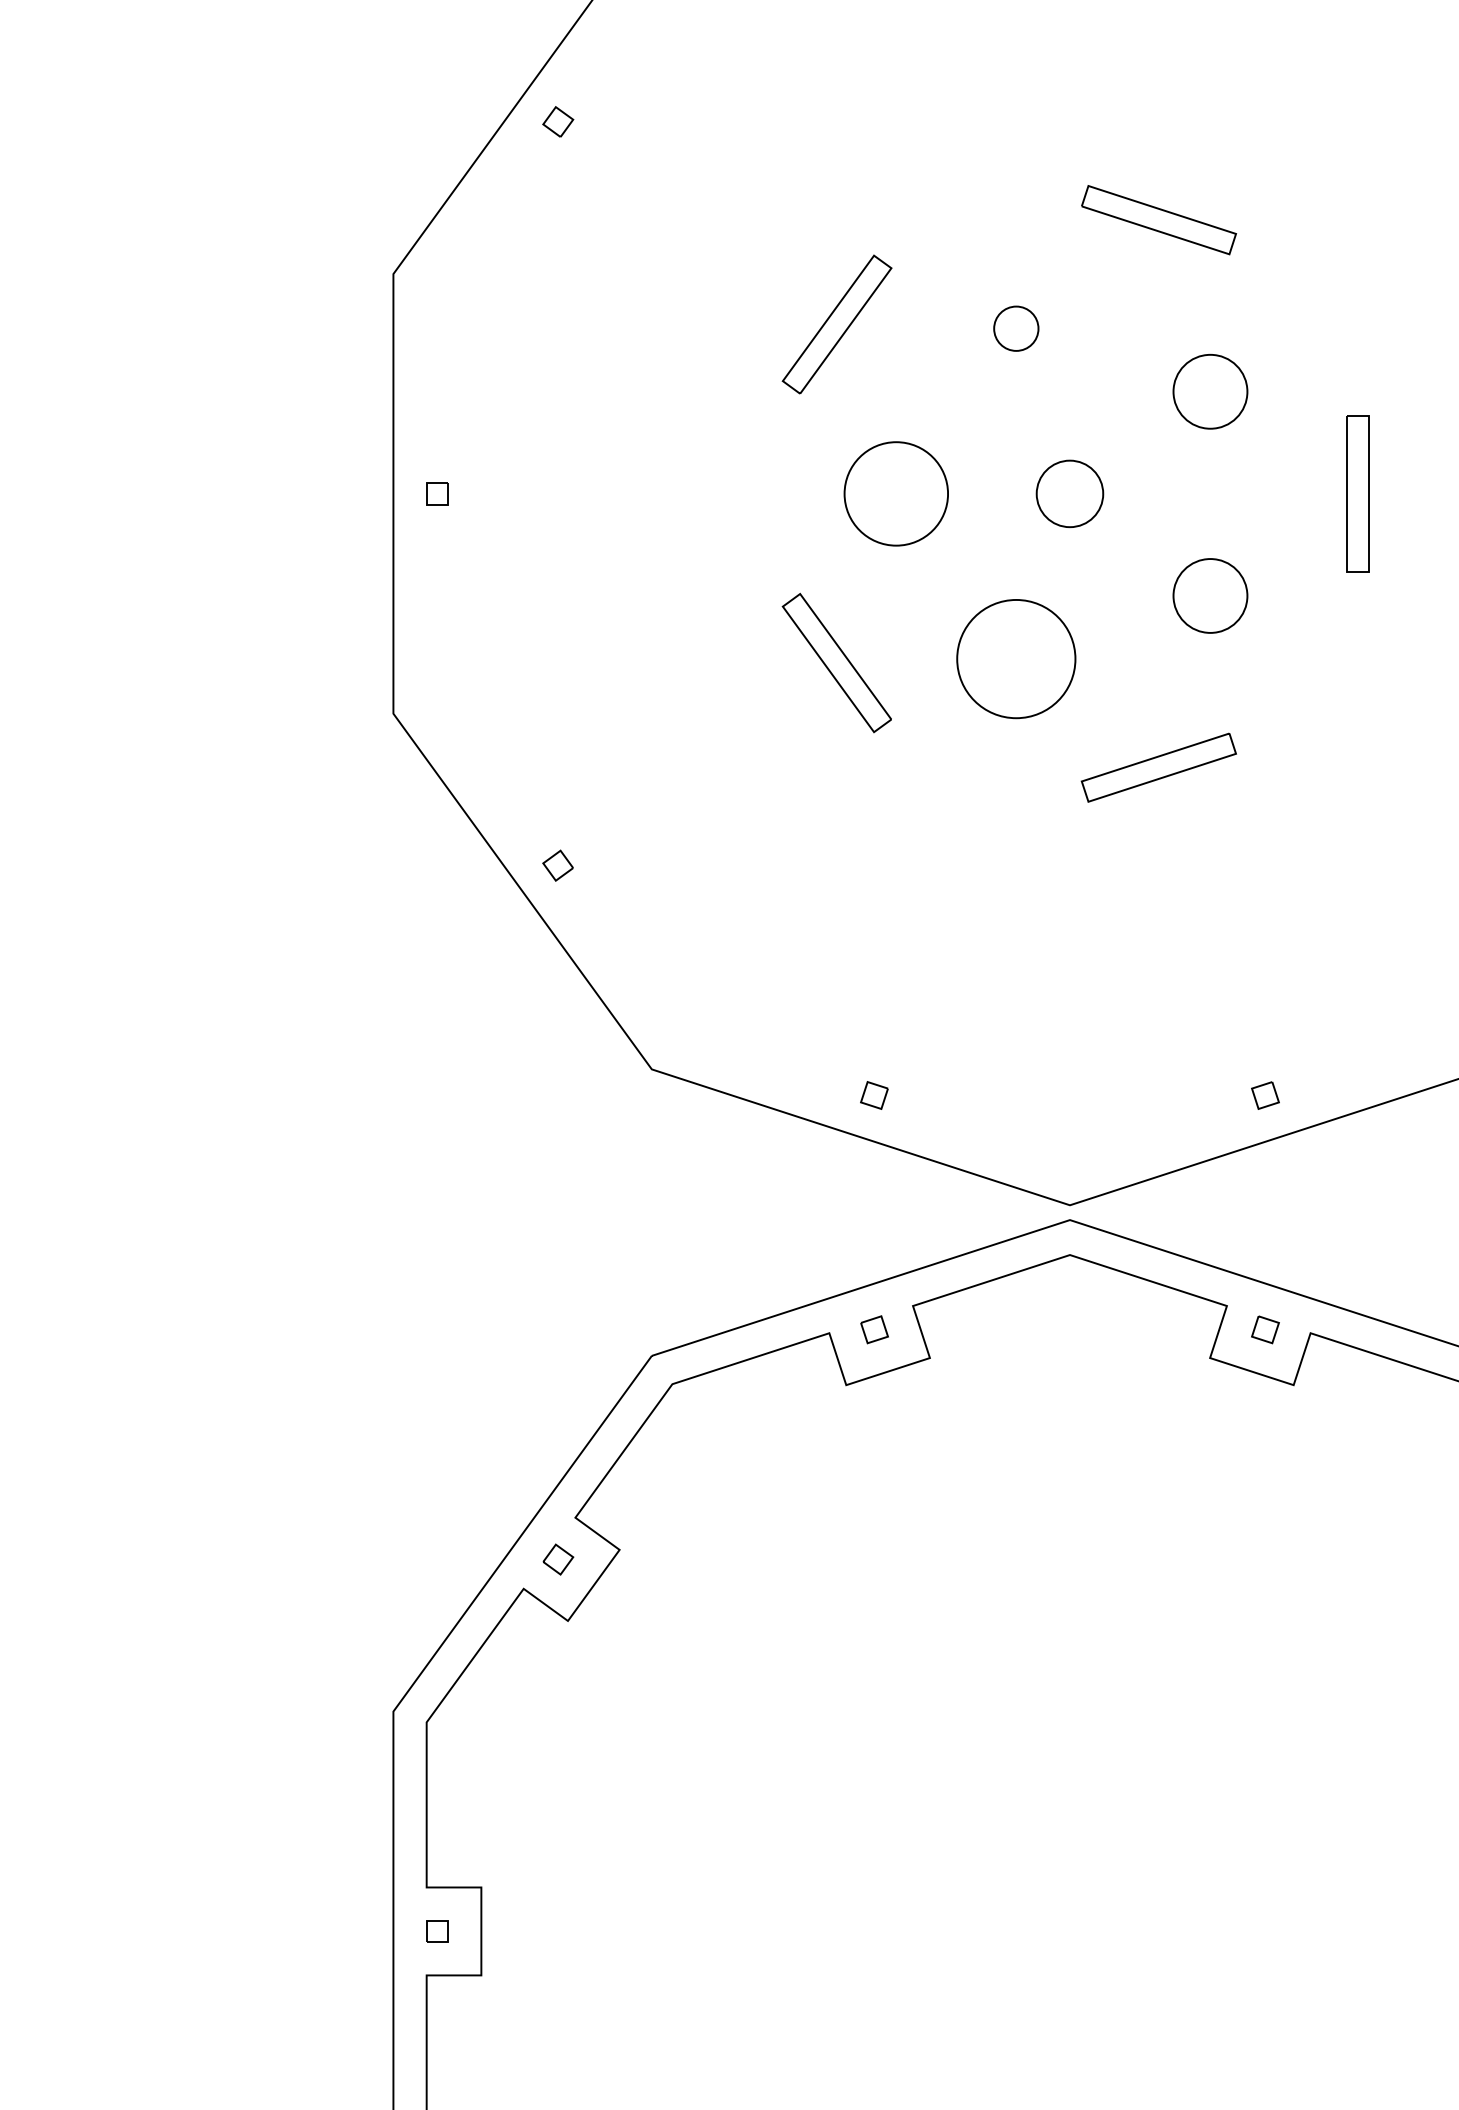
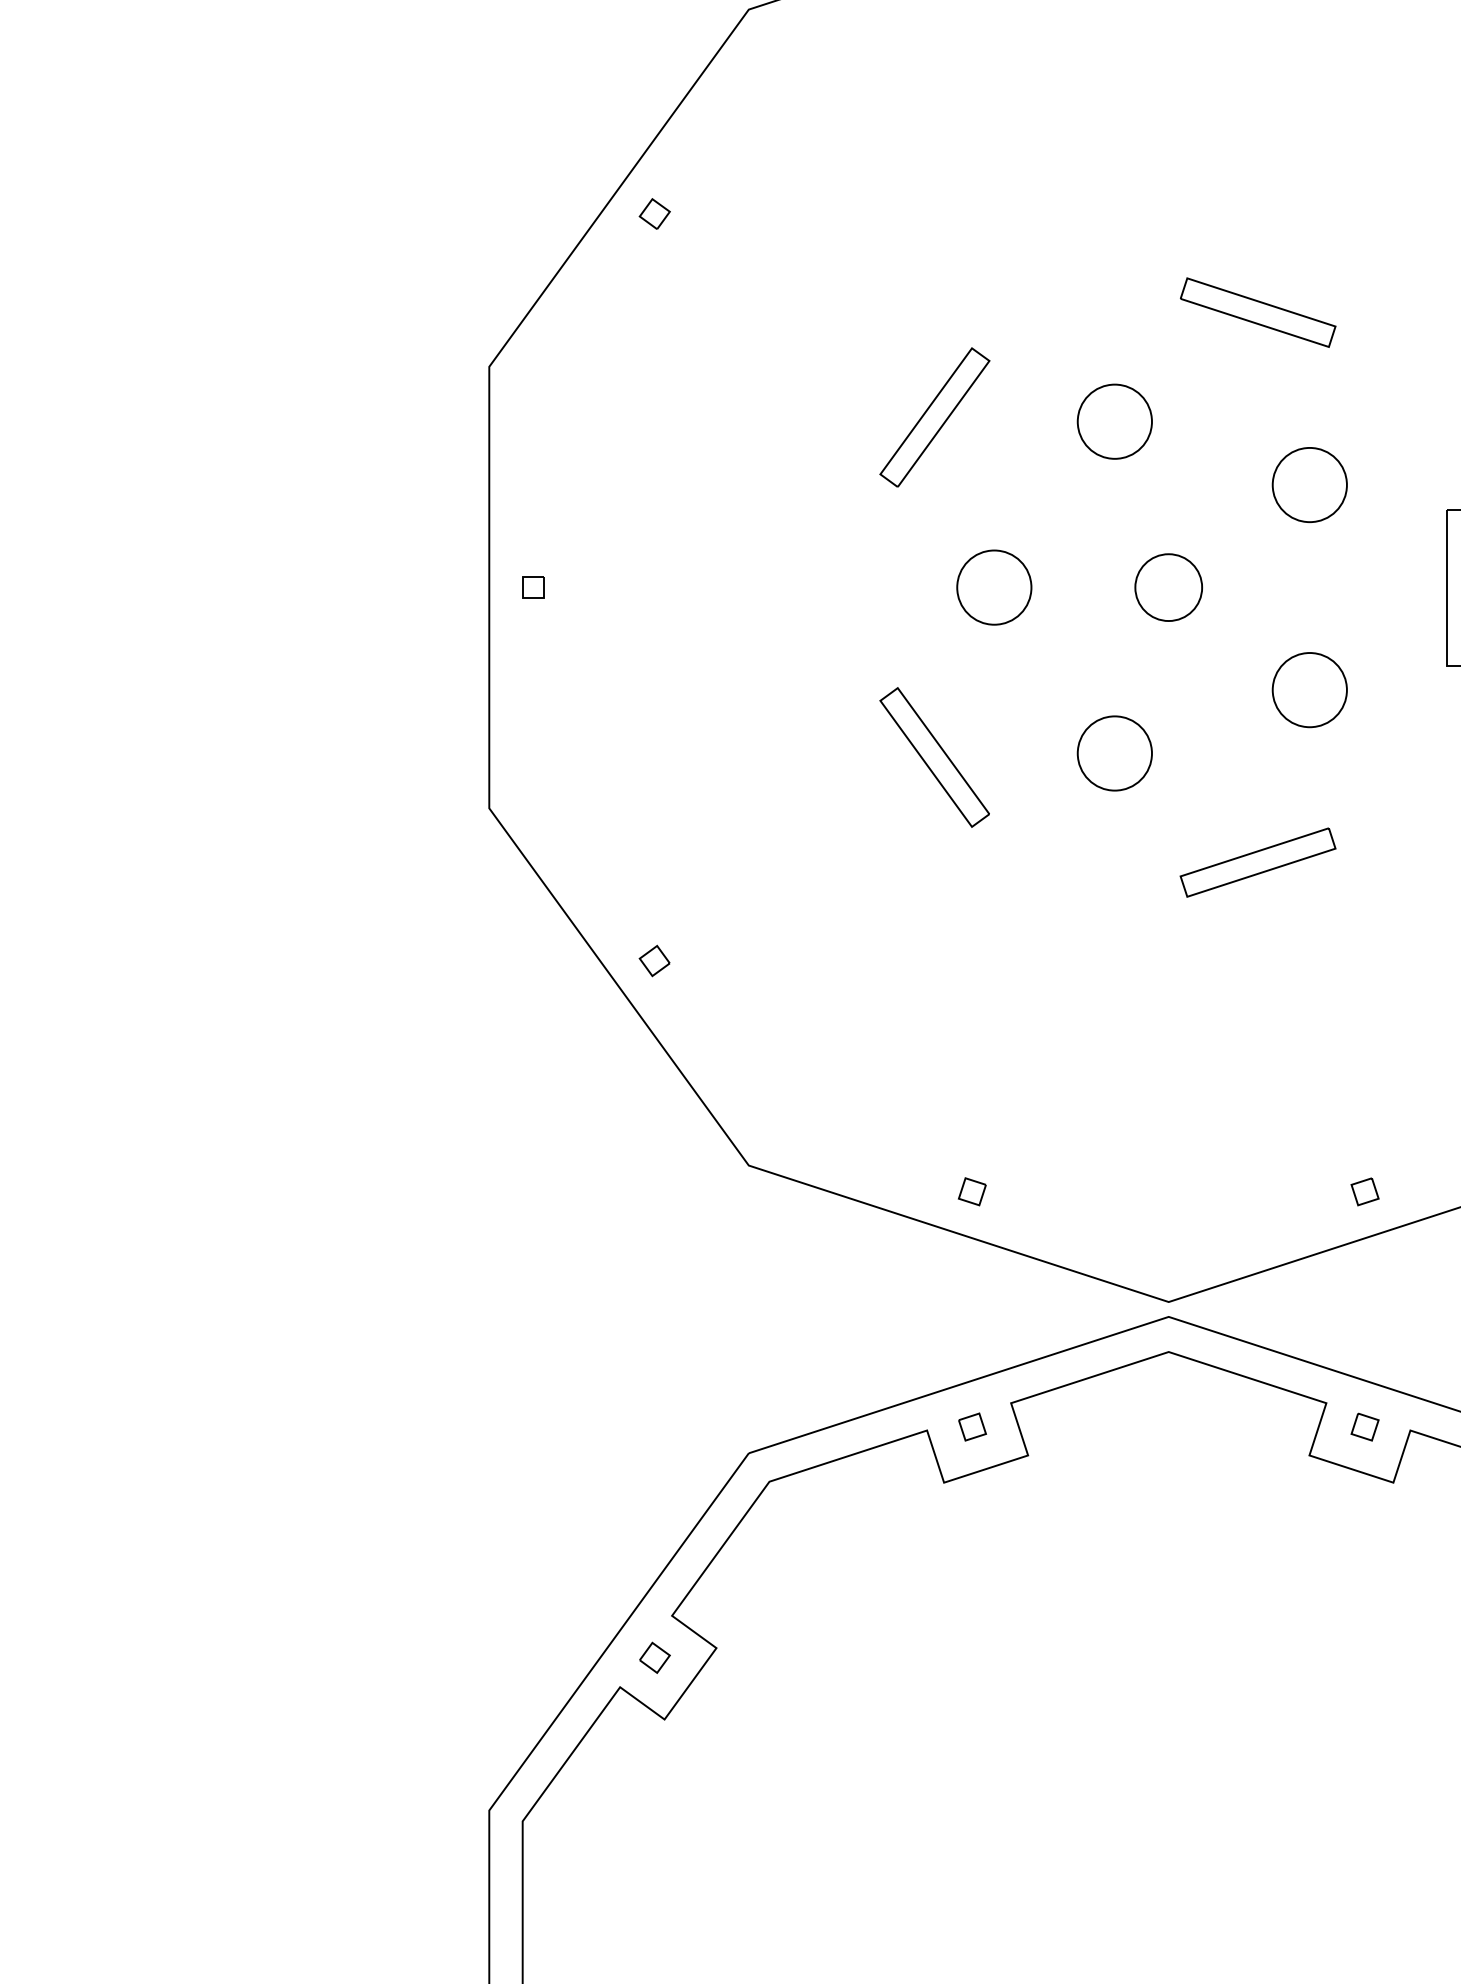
circle: (1016, 328) -> (1115, 421), size x1.67
circle: (896, 493) -> (994, 587), size x0.71
circle: (1016, 659) -> (1115, 753), size x0.62

